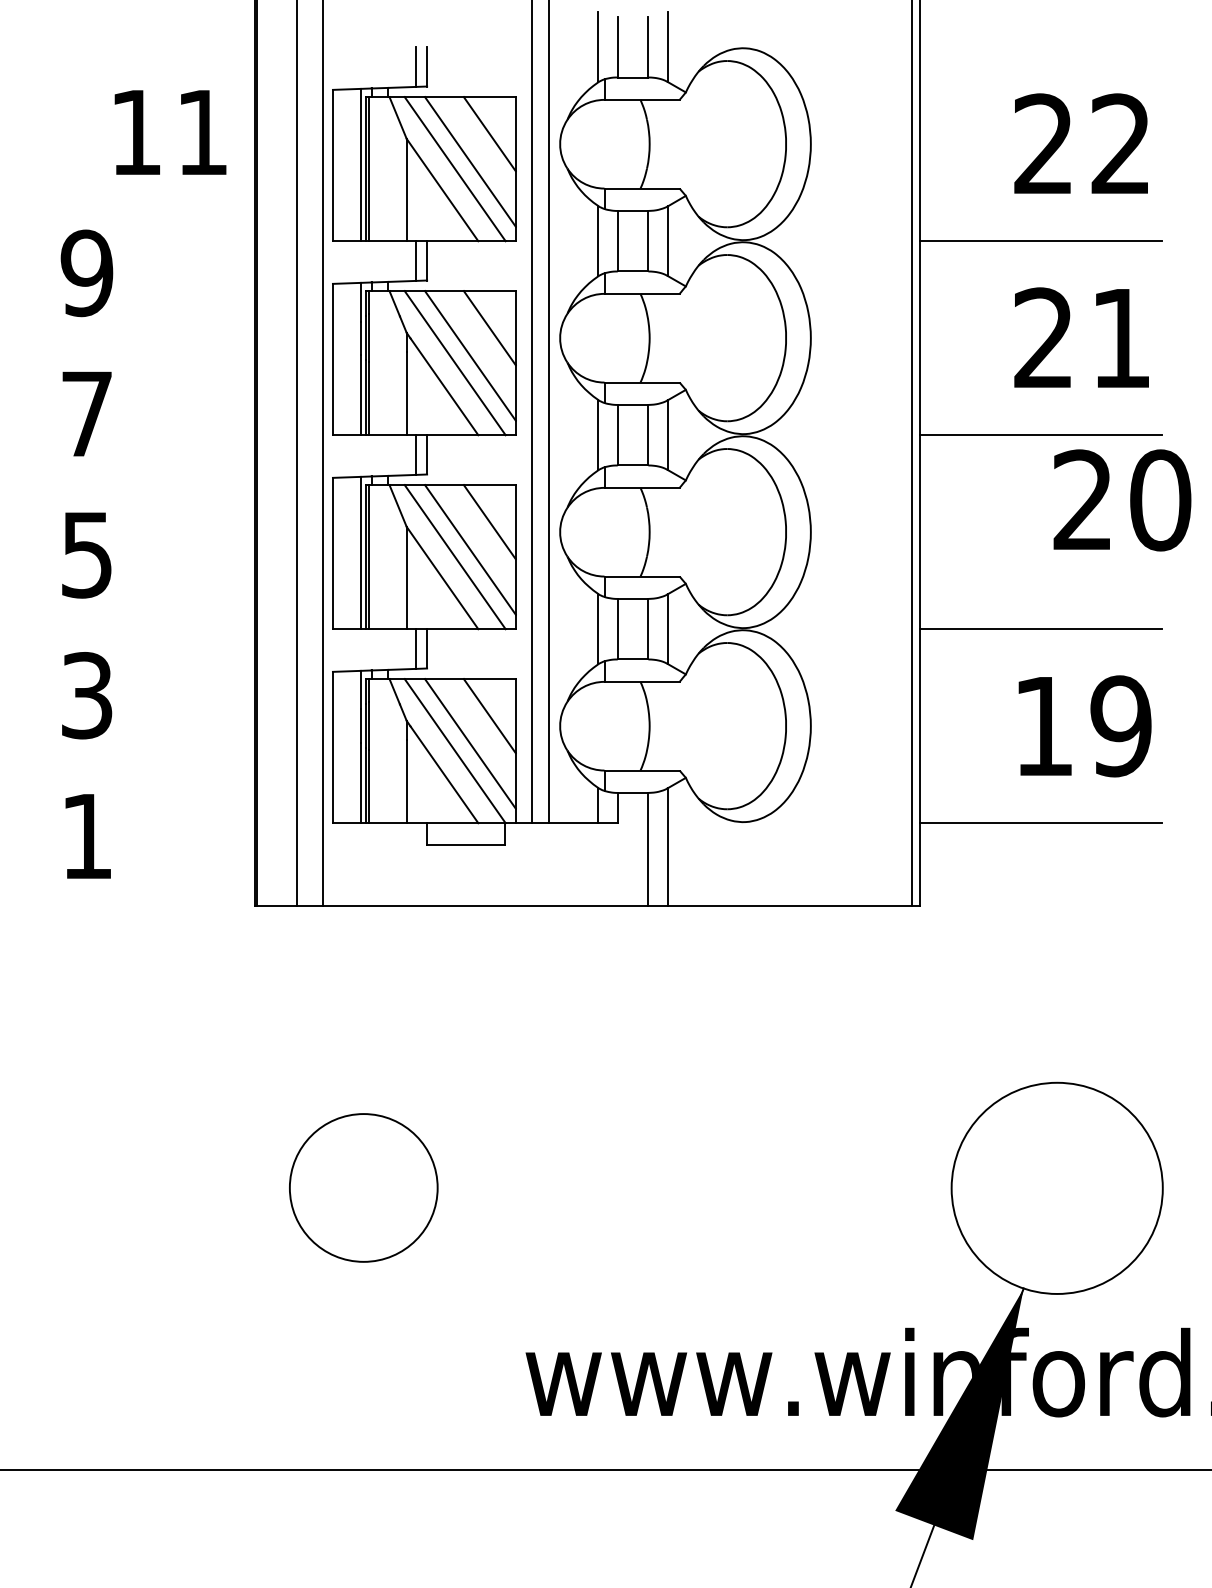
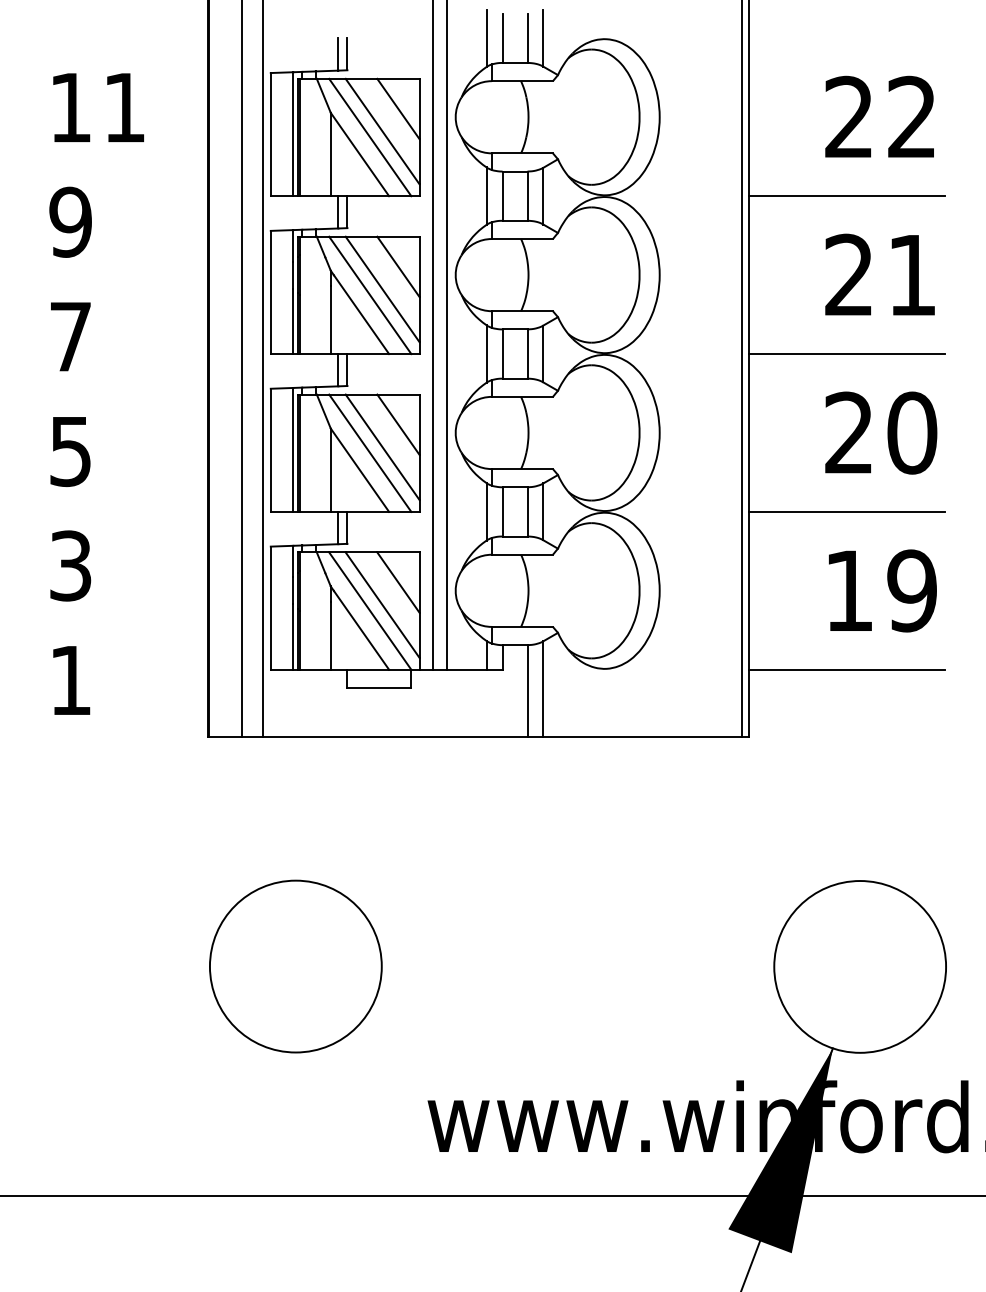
text: (170, 132) -> (98, 107), moved
text: (1122, 499) -> (881, 432), moved
circle: (363, 1187) -> (295, 966), size x1.43

